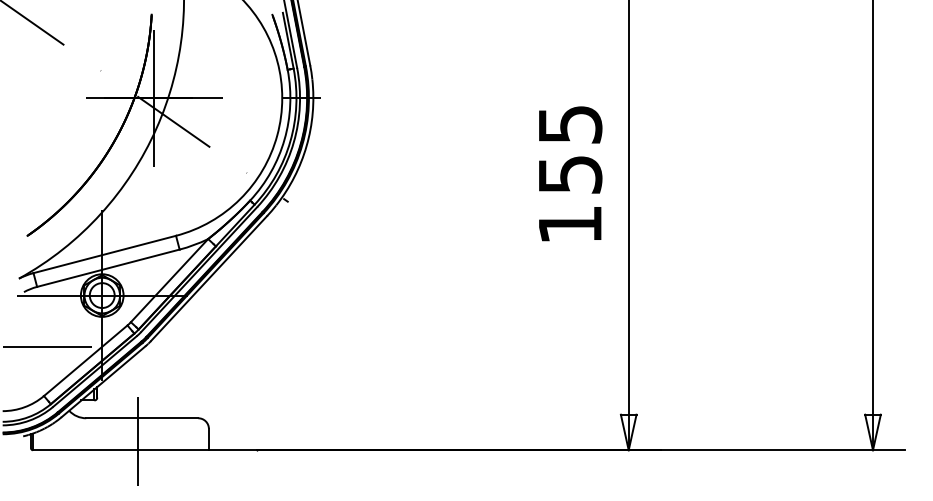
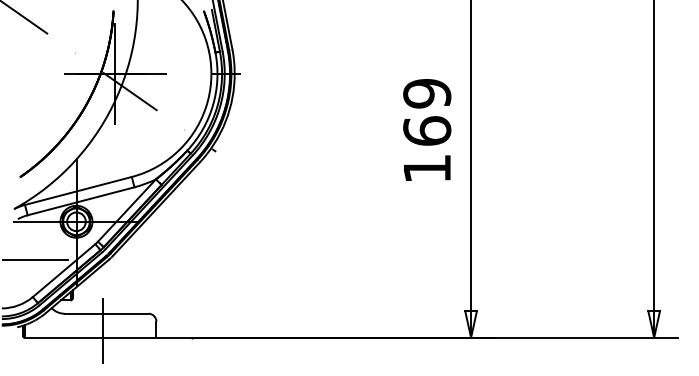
text: (570, 149) -> (427, 112), 155 -> 169

